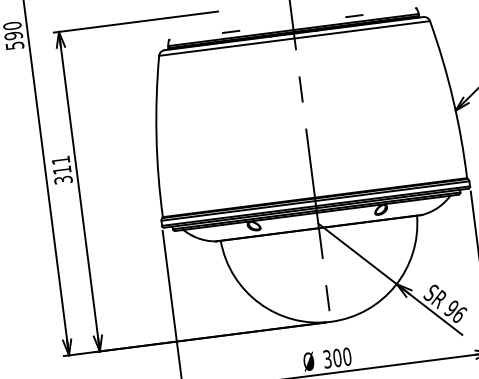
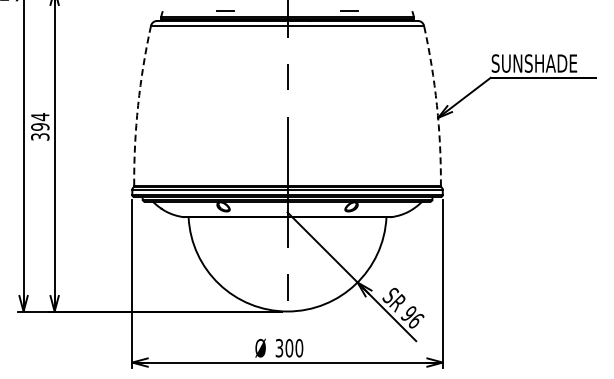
arc: (452, 98) -> (436, 105), solid -> dashed
arc: (156, 136) -> (138, 105), solid -> dashed
text: (61, 164) -> (40, 121), 311 -> 394

